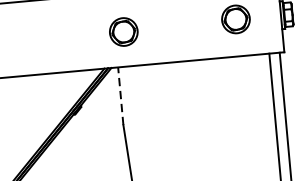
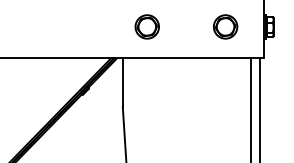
part: (122, 31) -> (146, 26), moved
line: (120, 95) -> (122, 82), dashed -> solid

